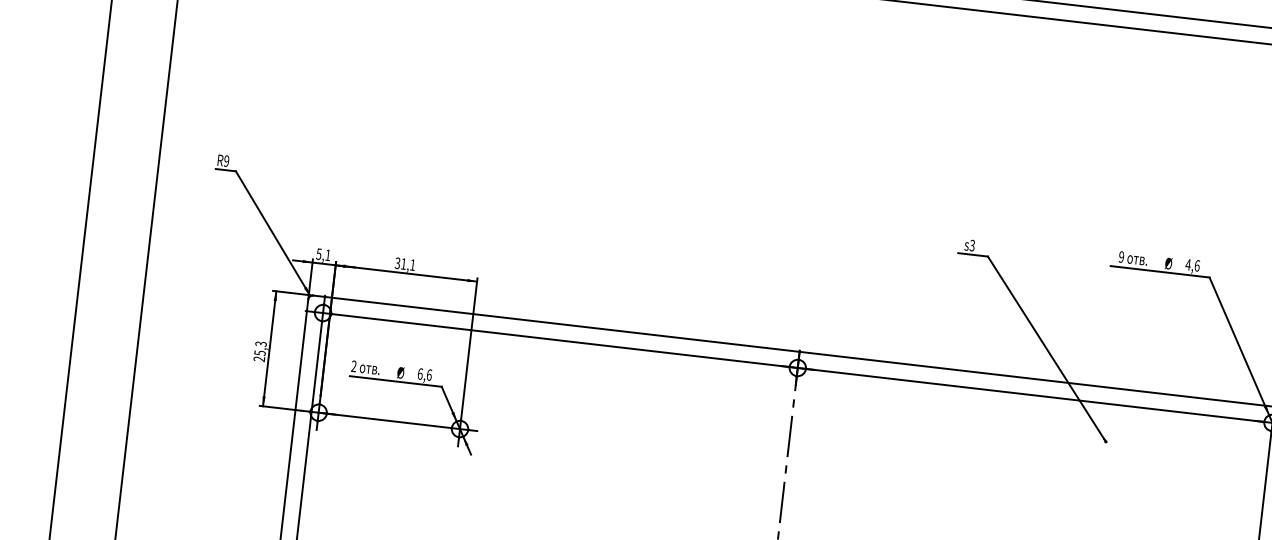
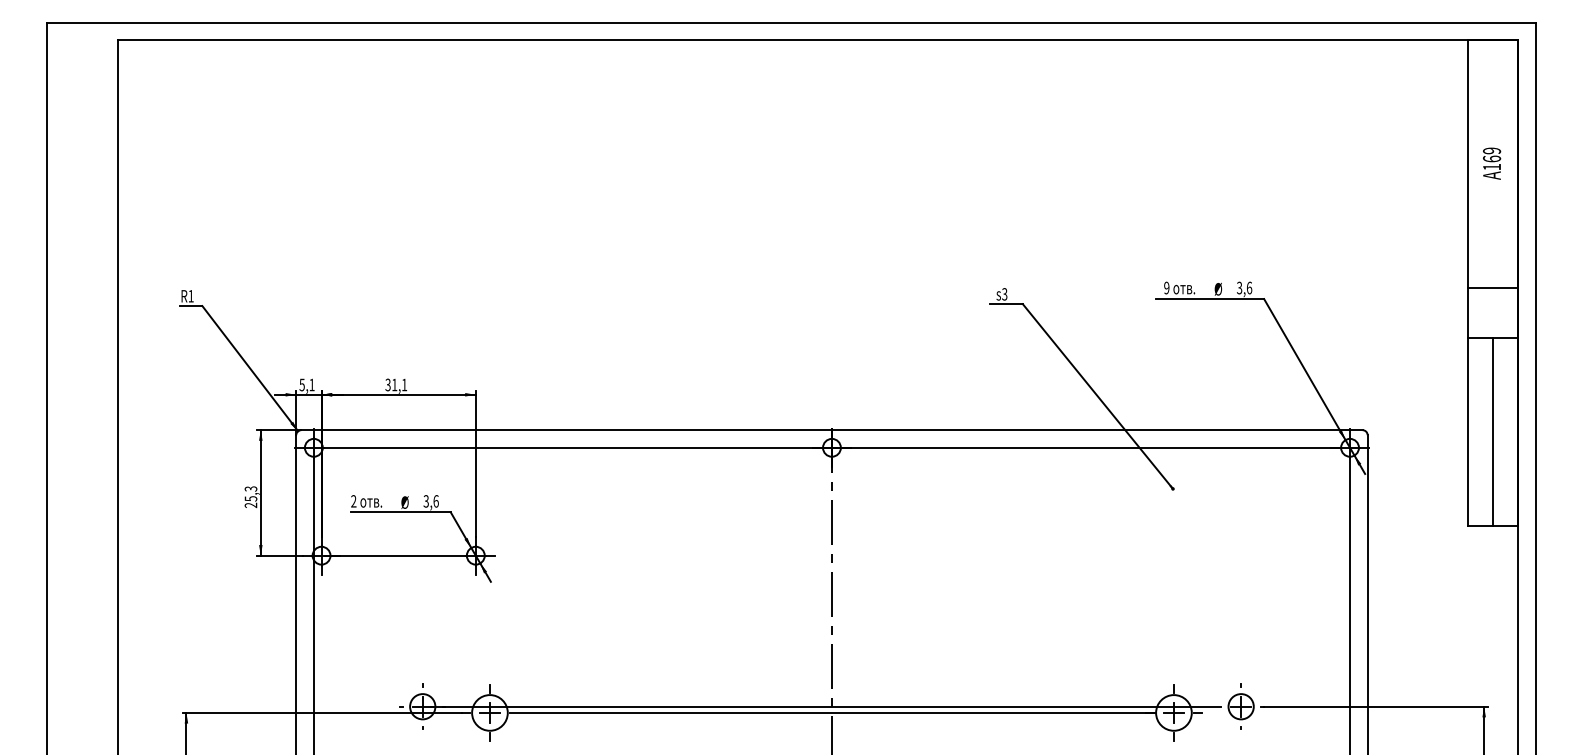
text: (226, 161) -> (190, 296), R9 -> R1
text: (1188, 264) -> (1239, 287), 4,6 -> 3,6
text: (419, 374) -> (425, 501), 6,6 -> 3,6

